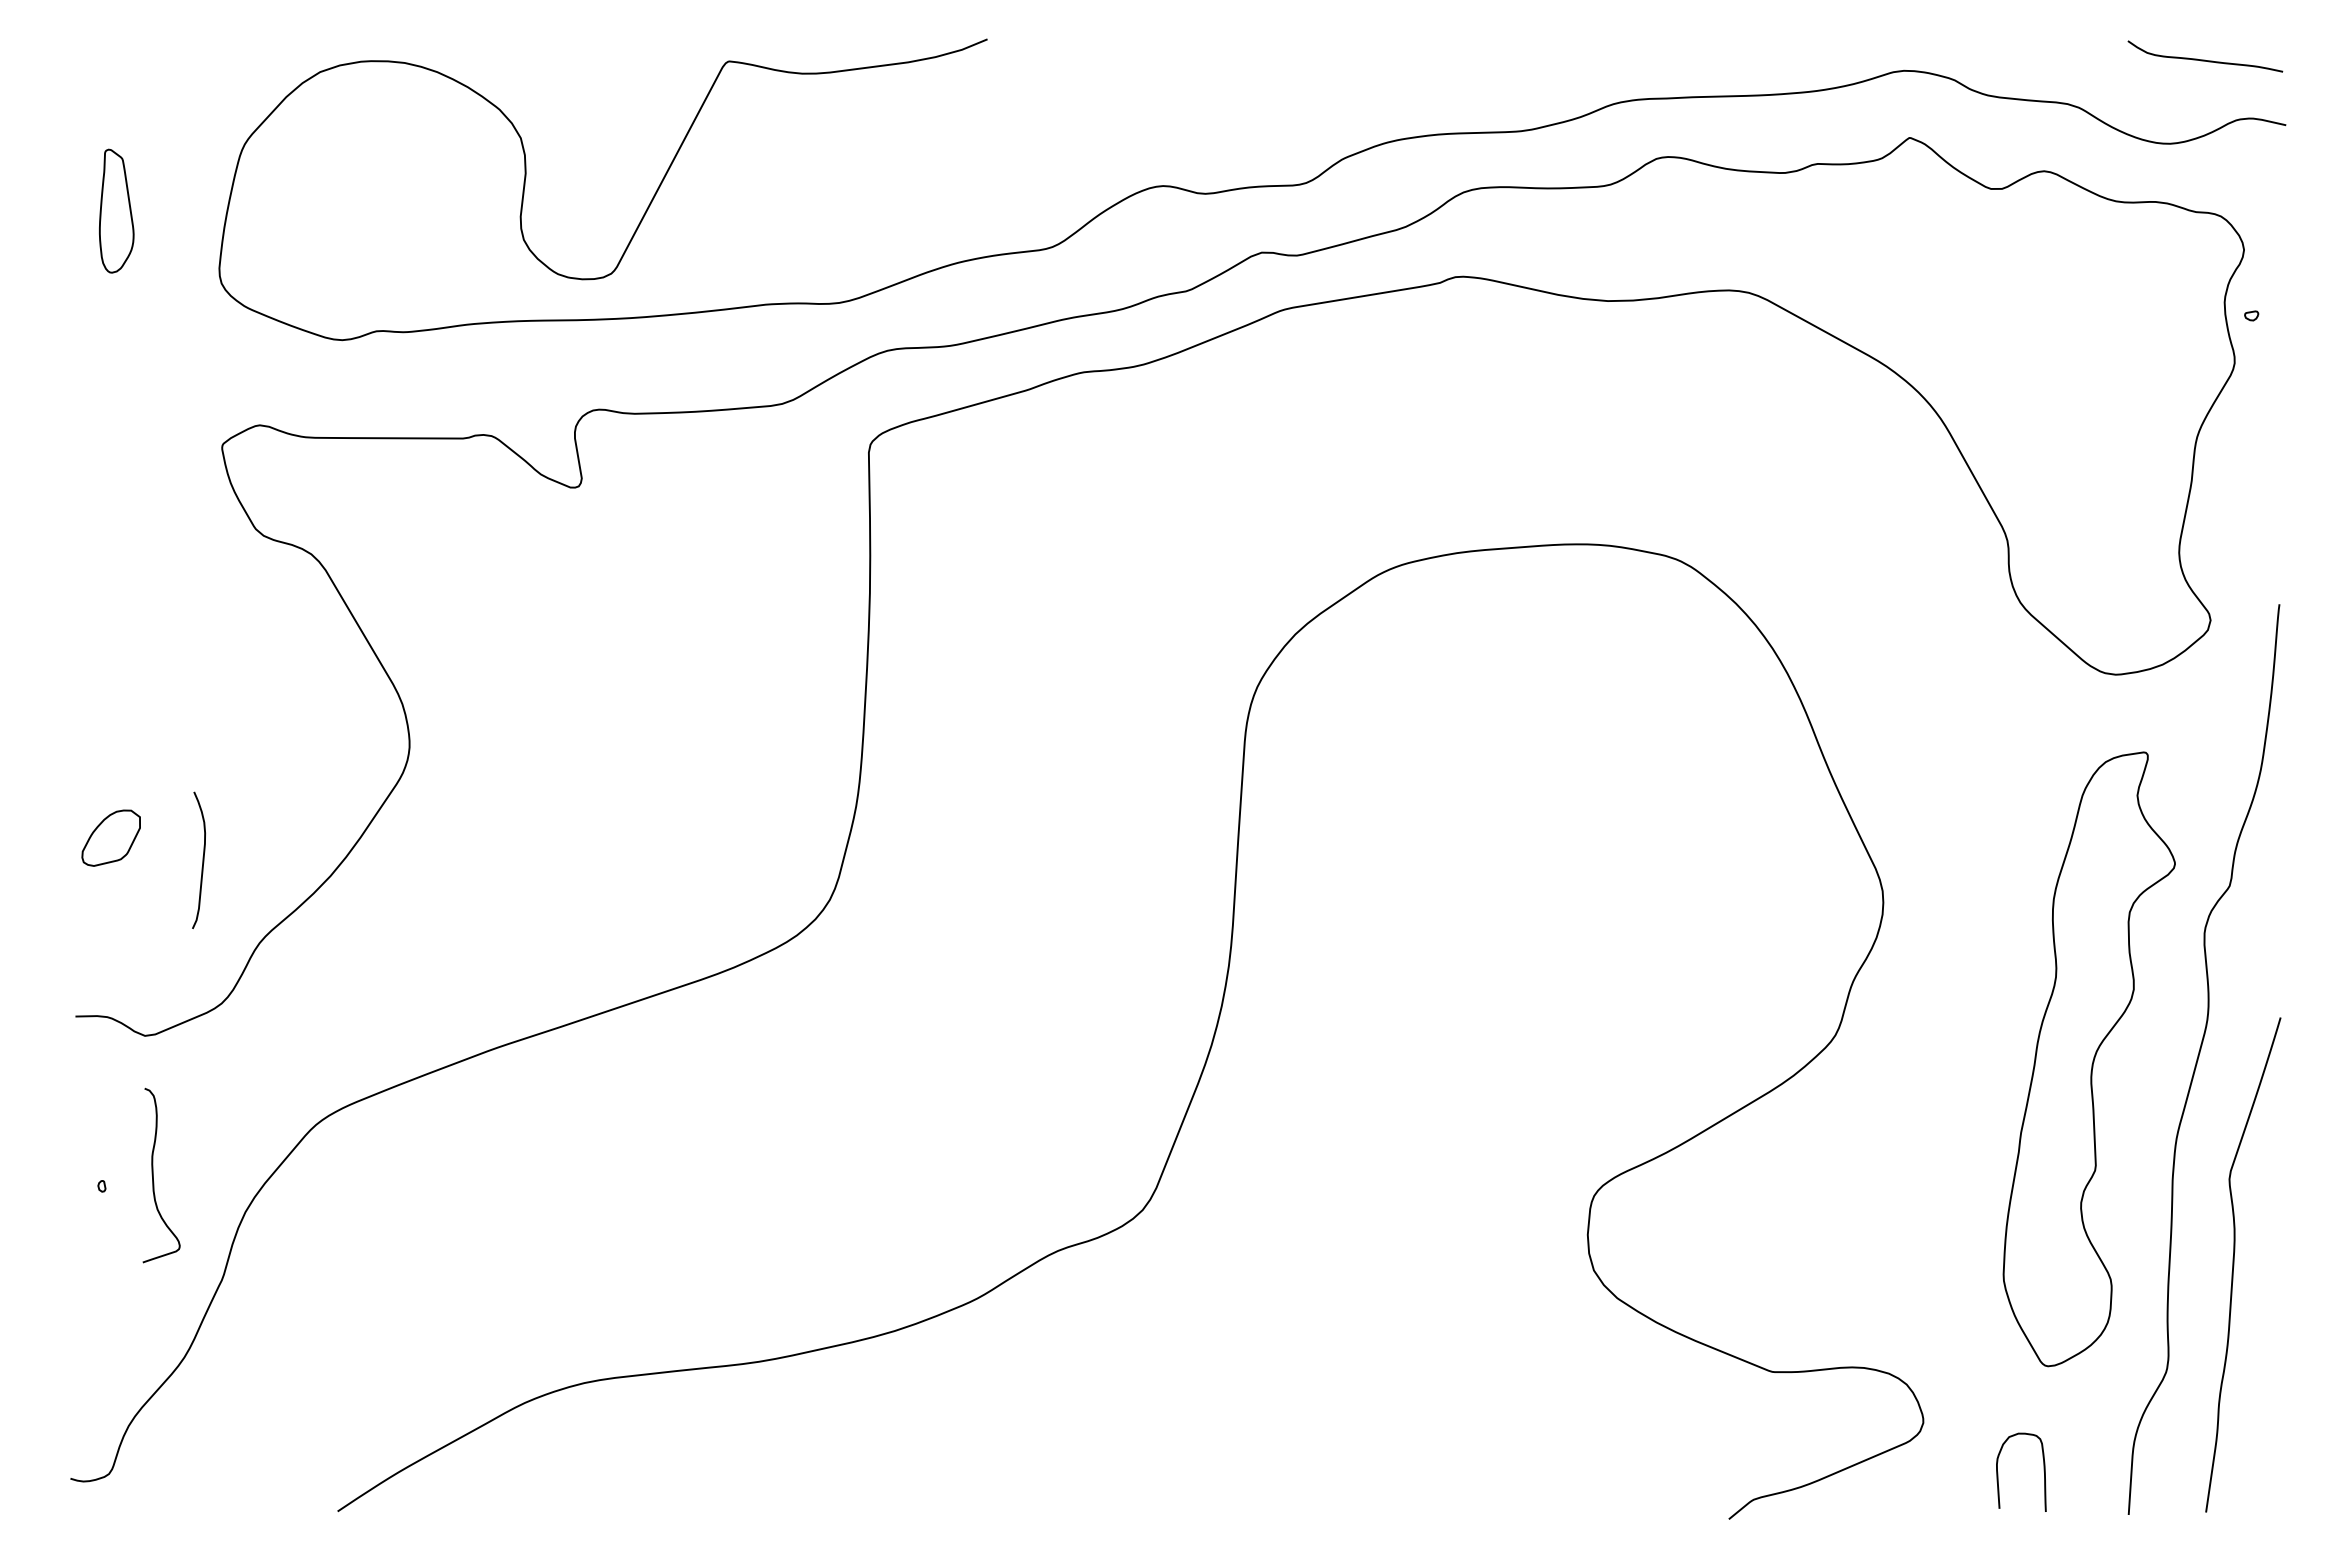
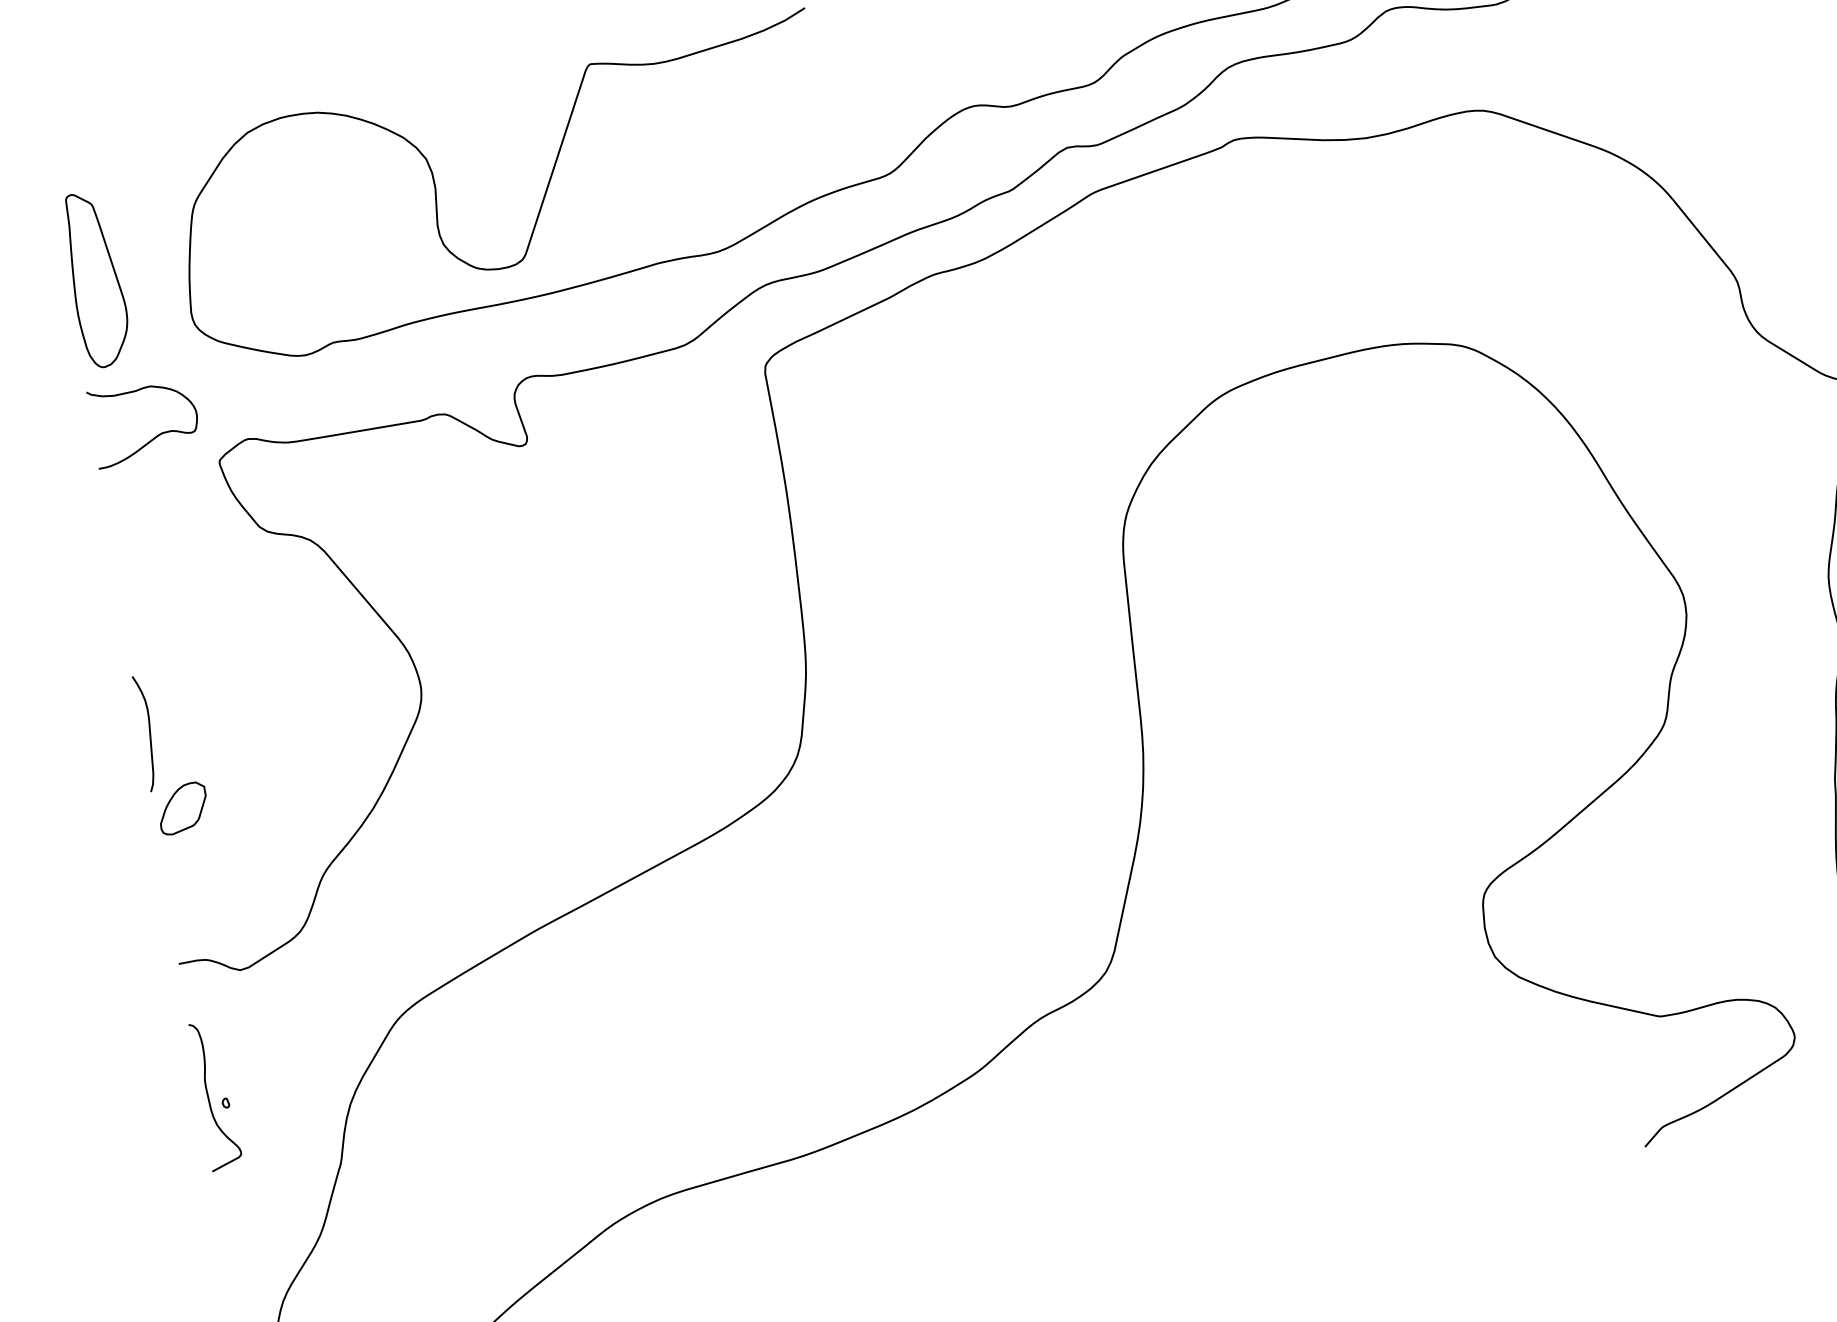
part: (116, 210) -> (96, 278), size x1.67
curve: (152, 404) -> (154, 437), added
curve: (202, 860) -> (149, 733), moved
curve: (153, 1175) -> (208, 1096), moved

